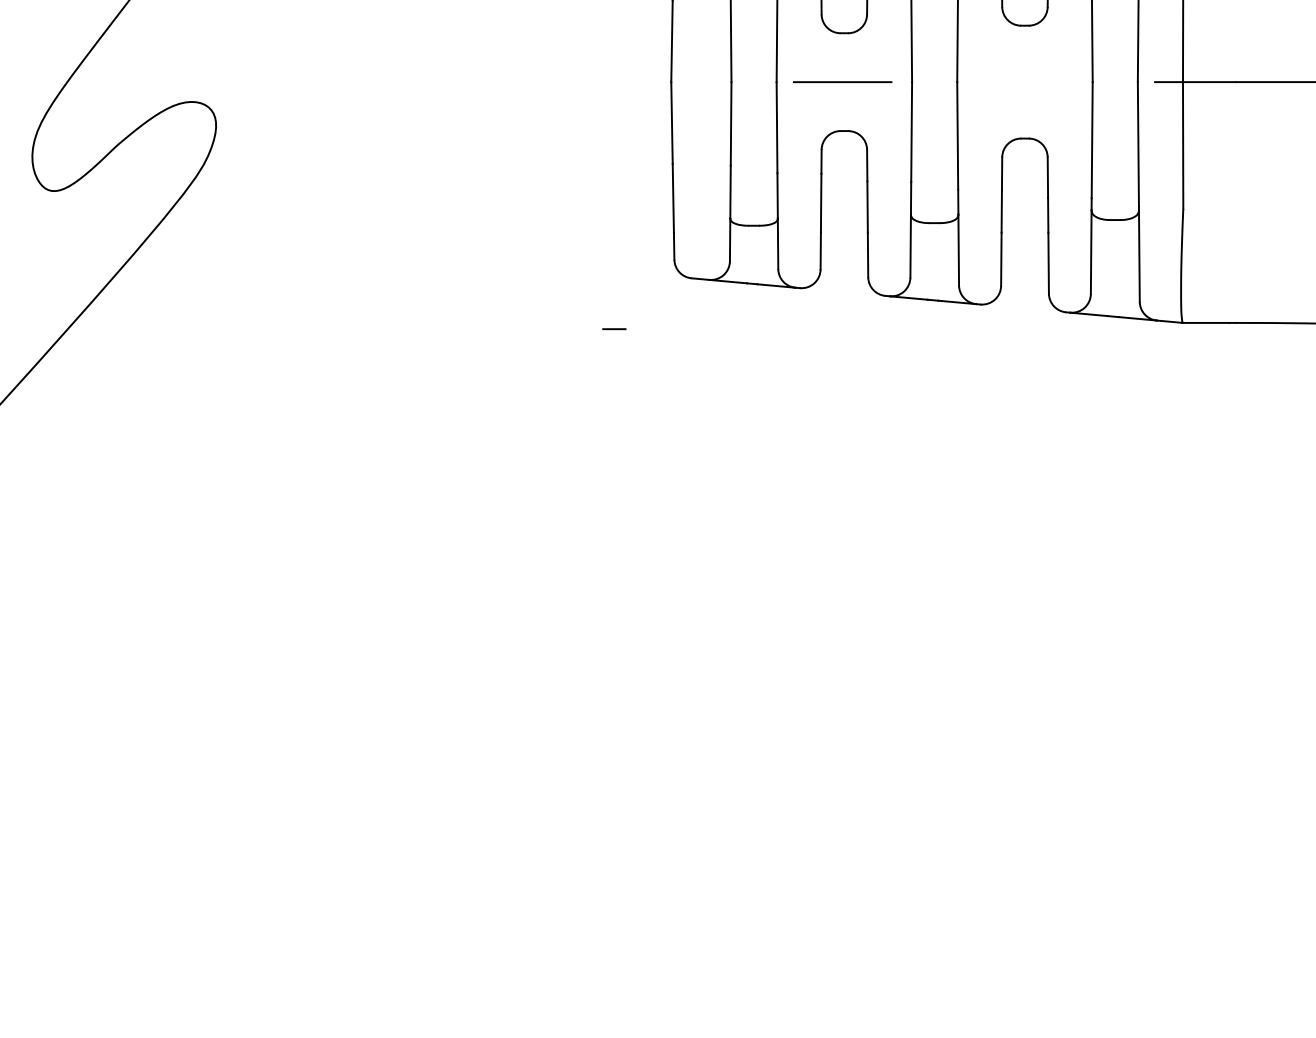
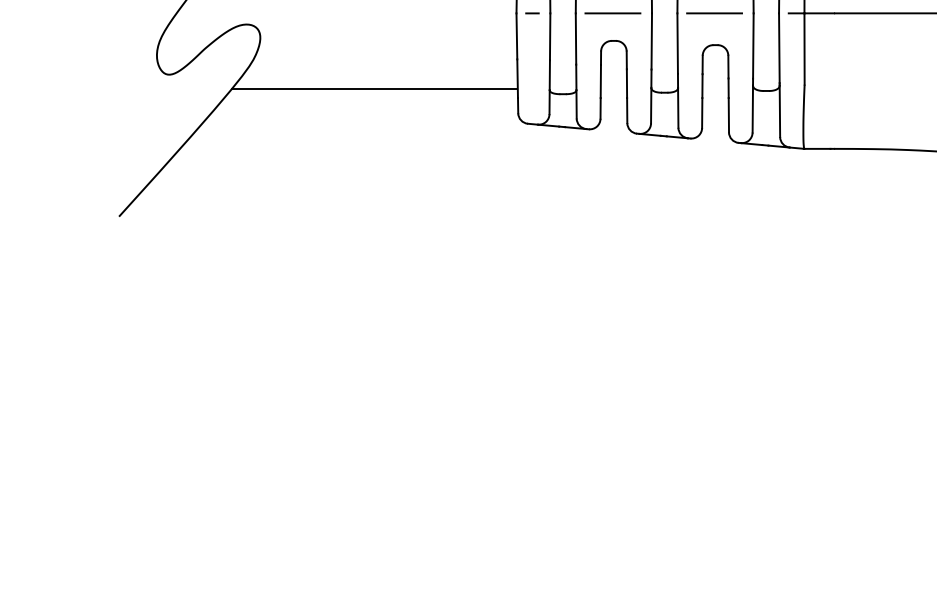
line: (1023, 82) -> (714, 13), added
line: (417, 217) -> (373, 89), added
line: (614, 329) -> (532, 13), moved

